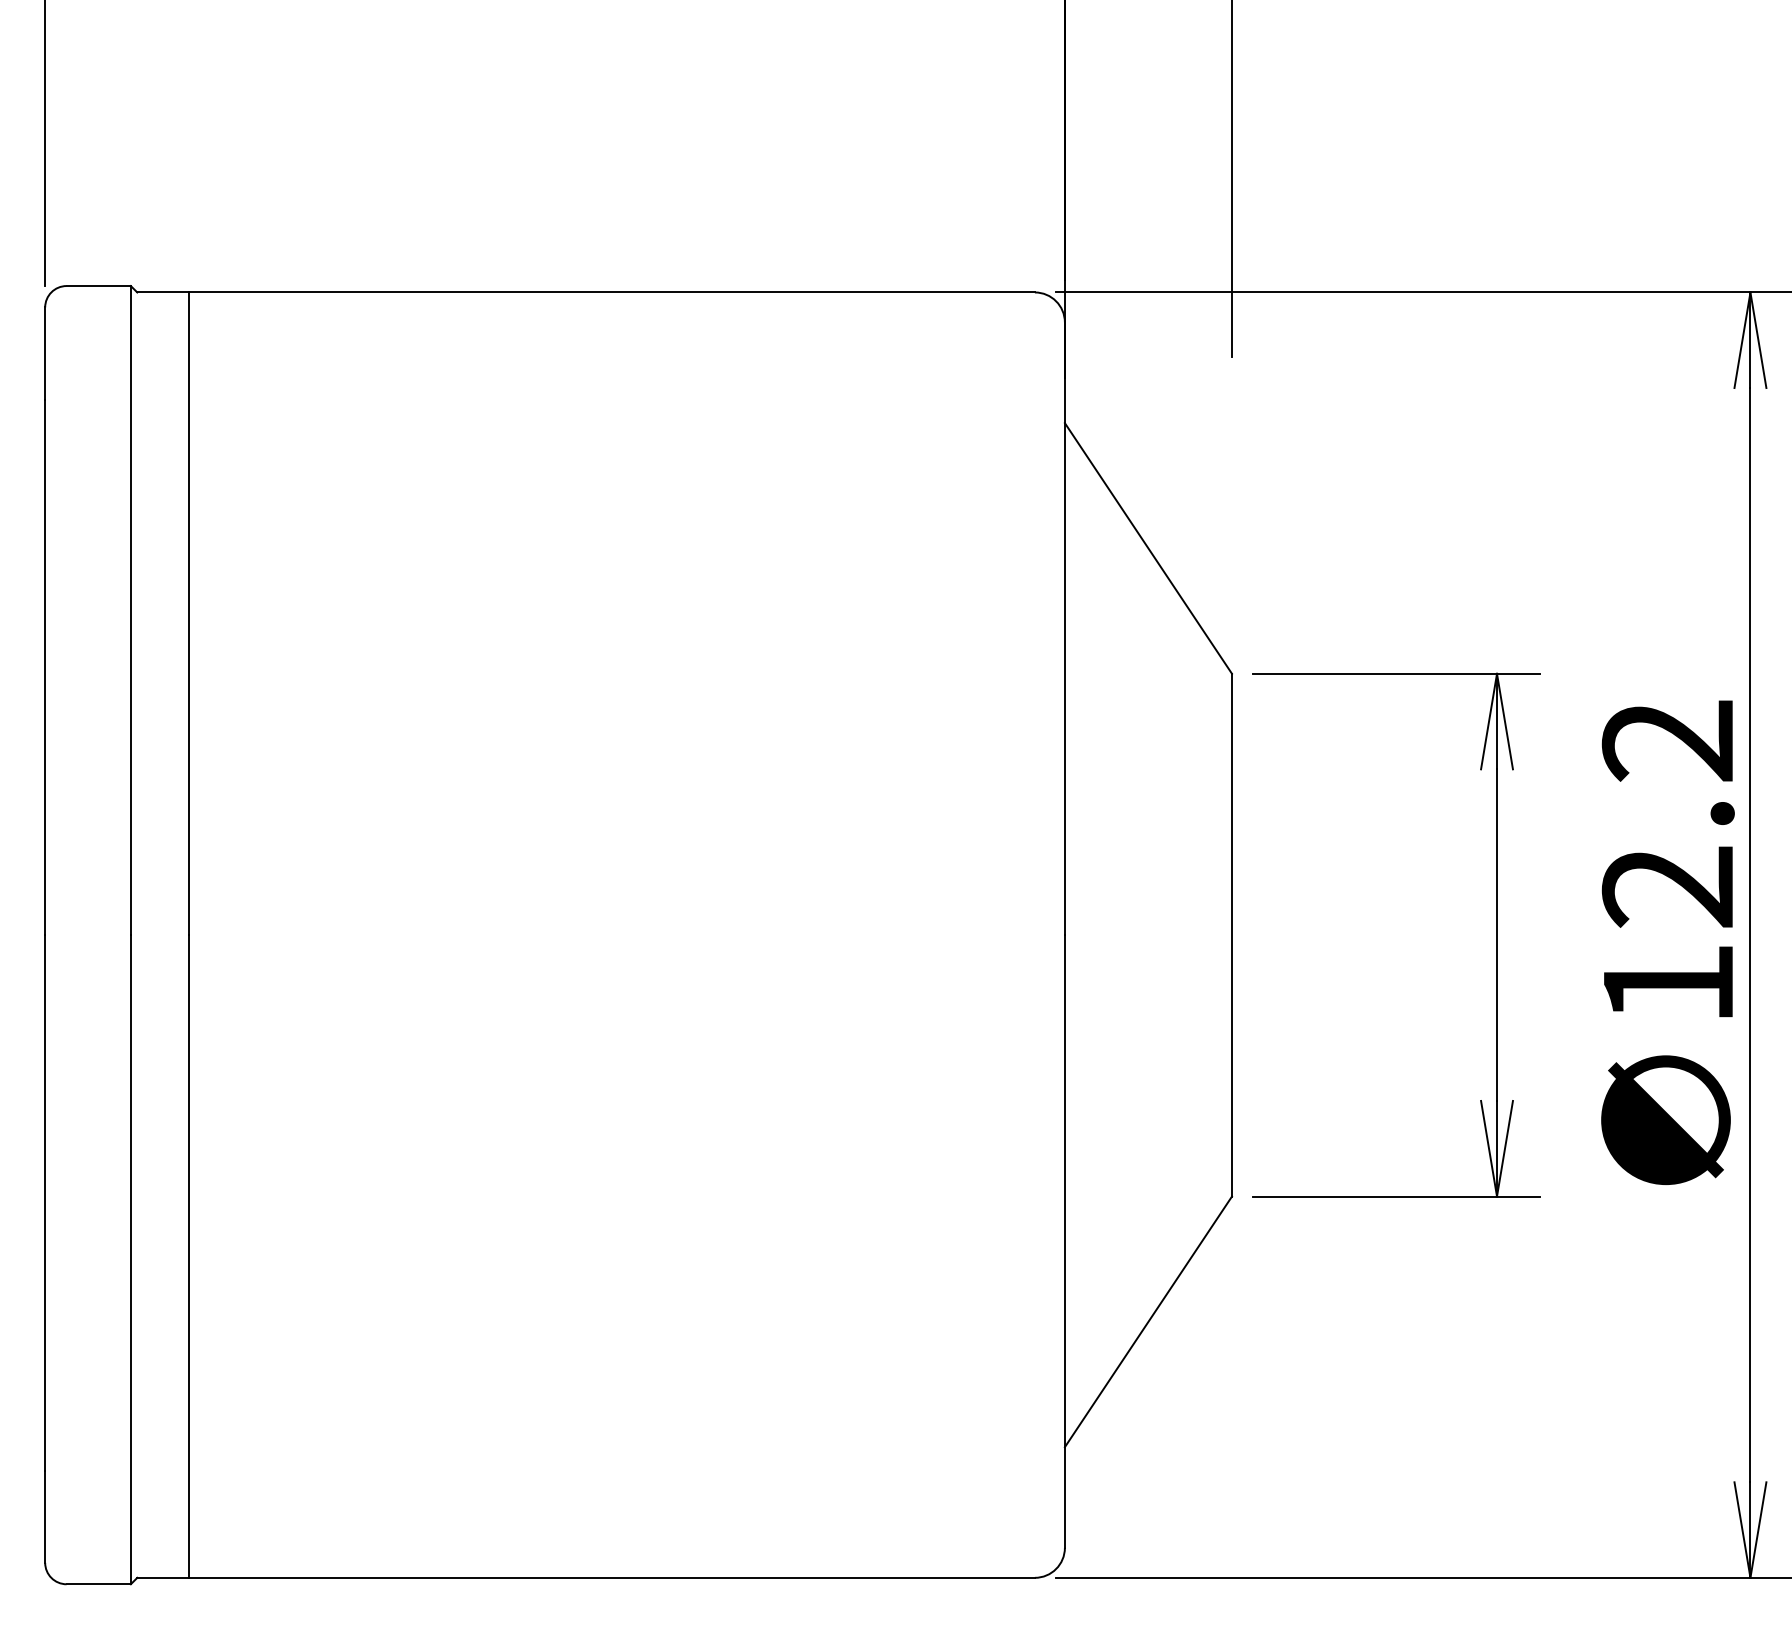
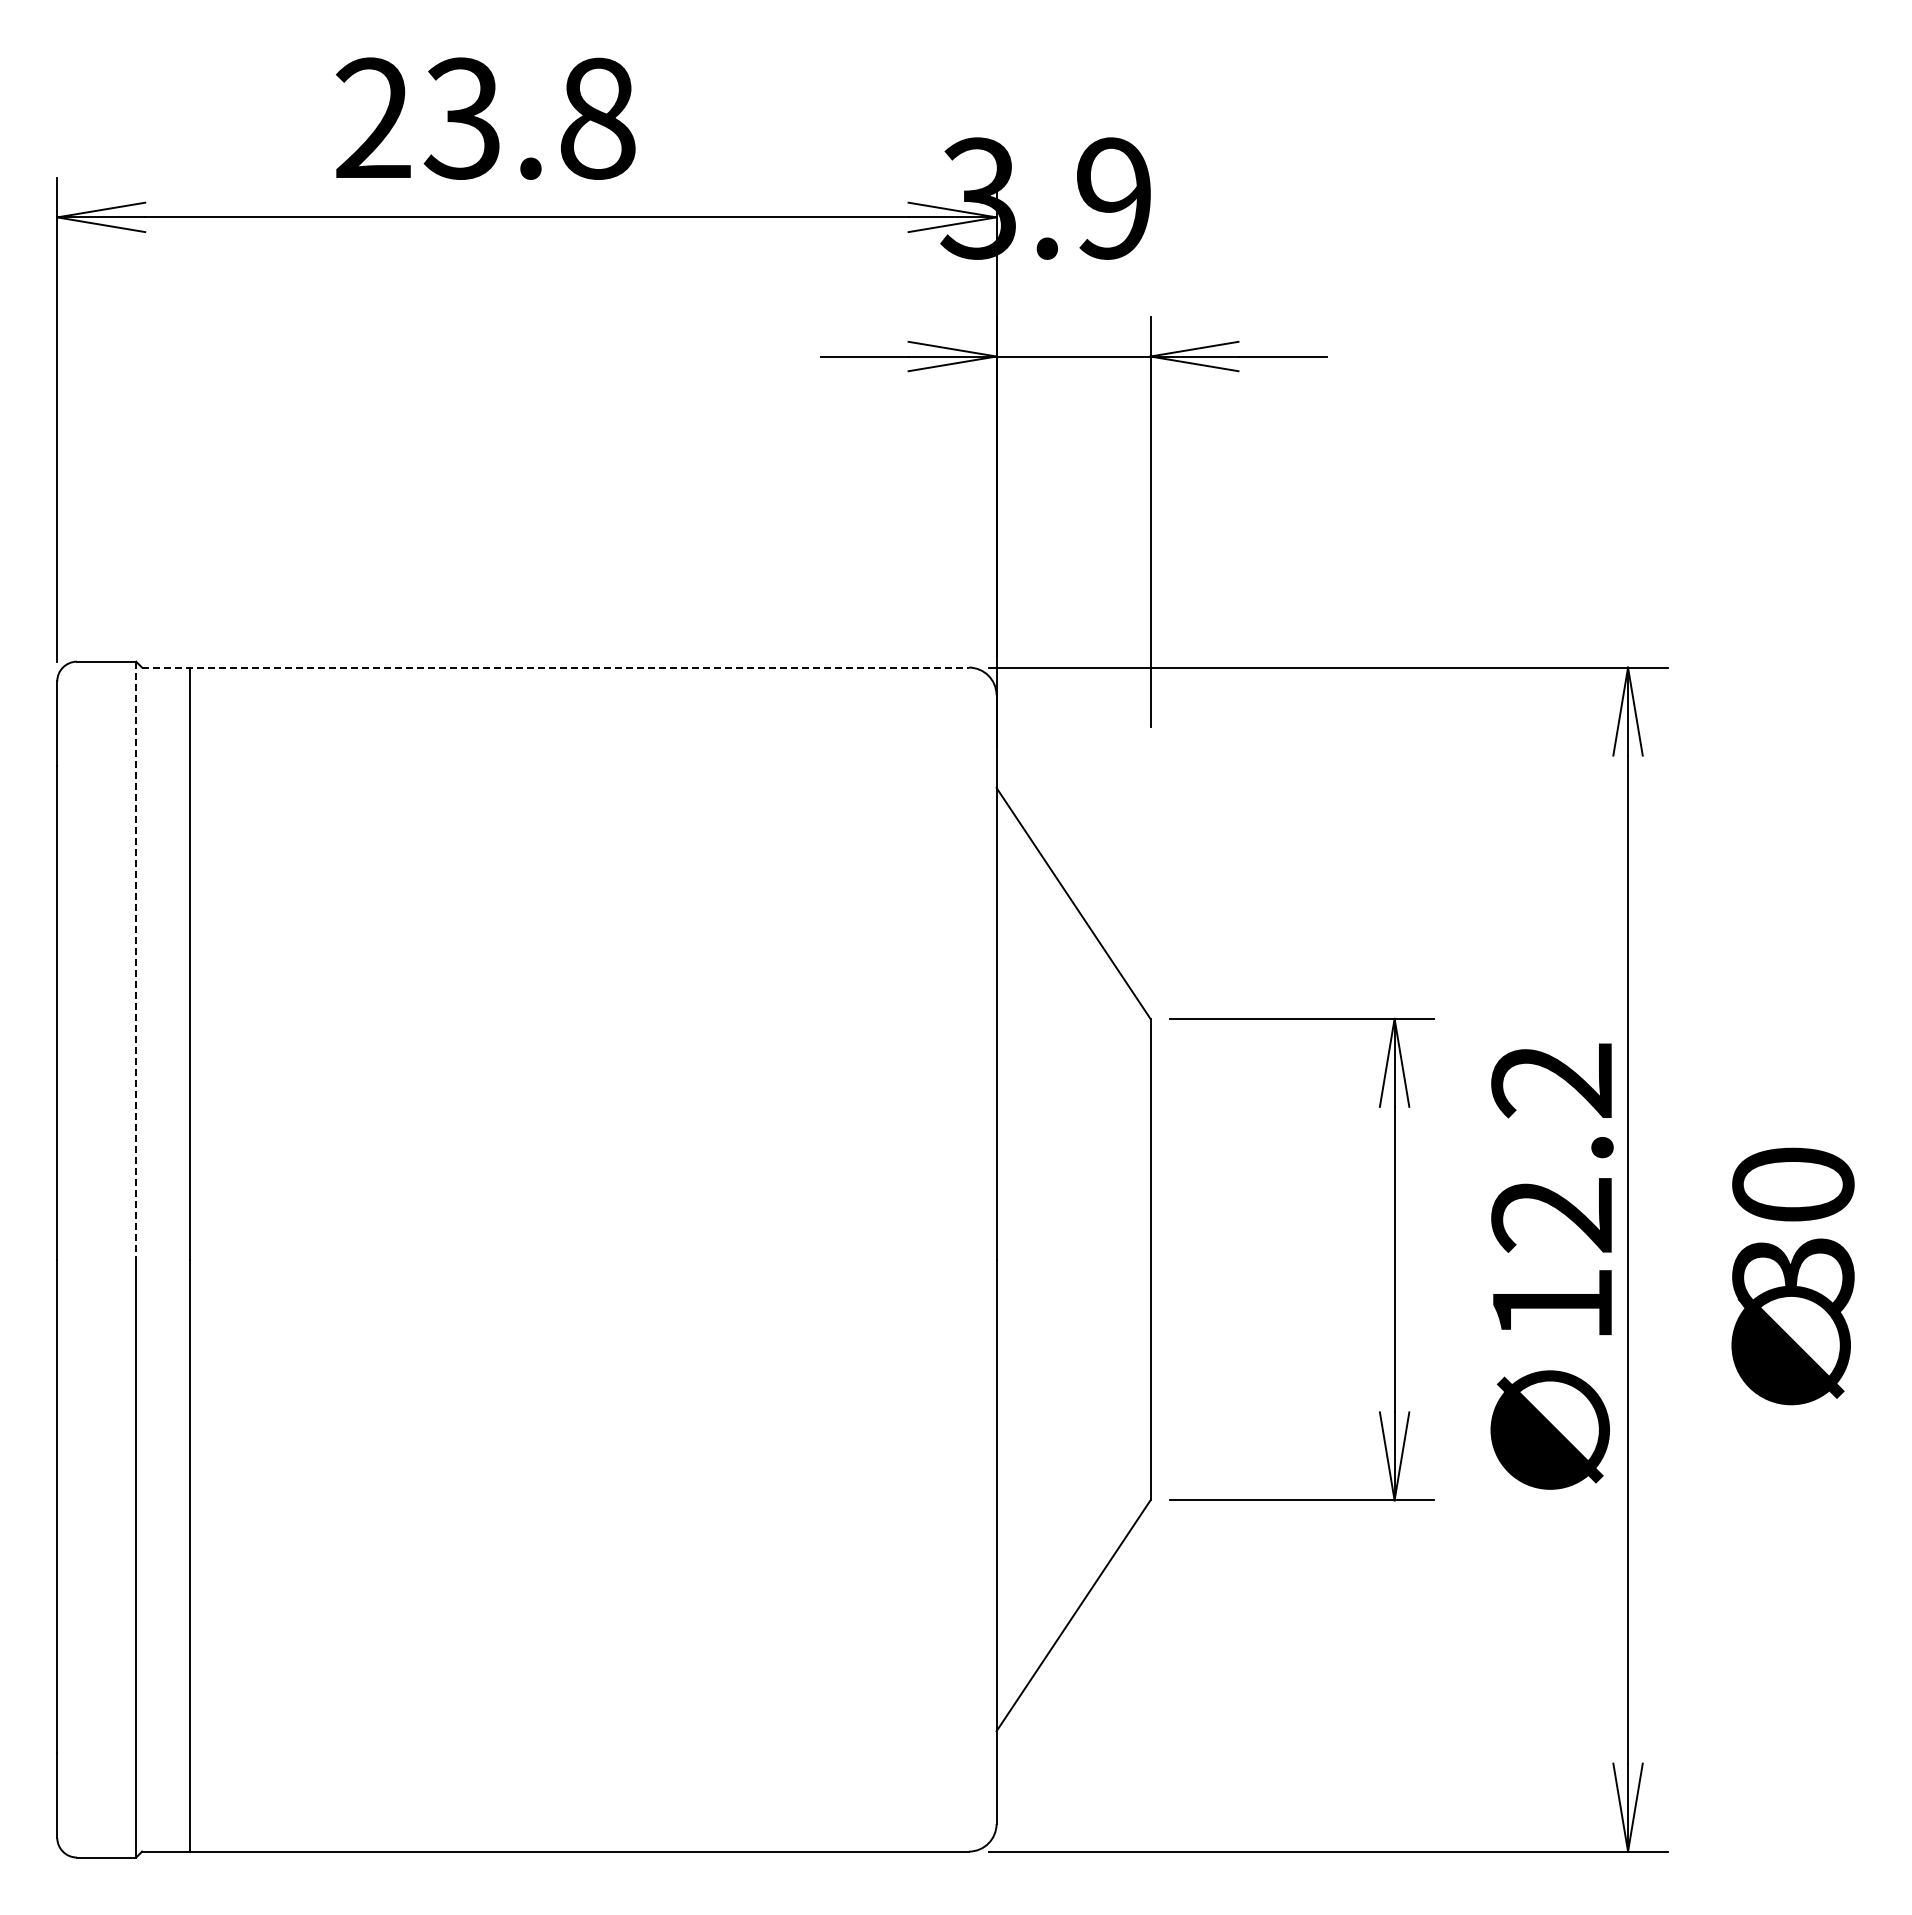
line: (587, 292) -> (556, 667), solid -> dashed
line: (131, 610) -> (136, 960), solid -> dashed

